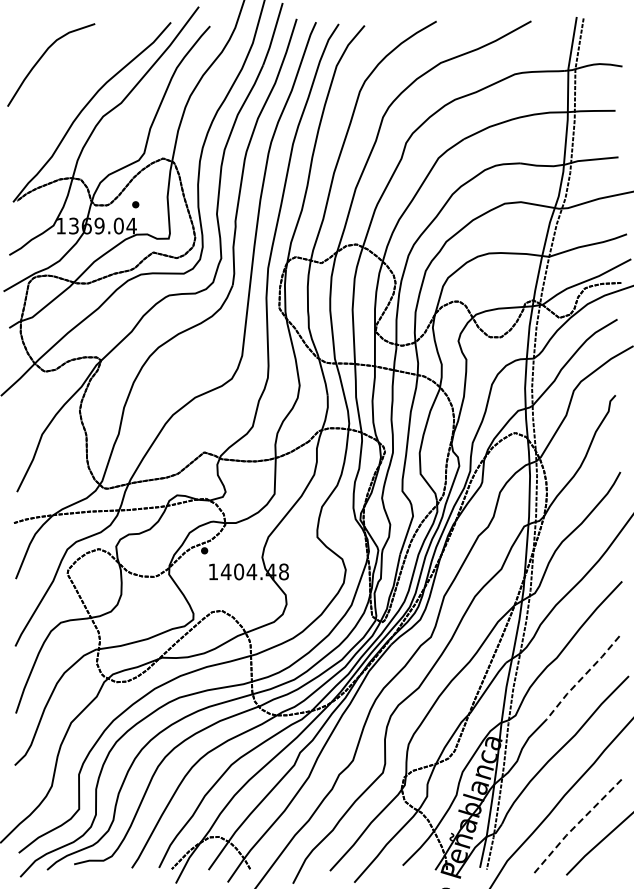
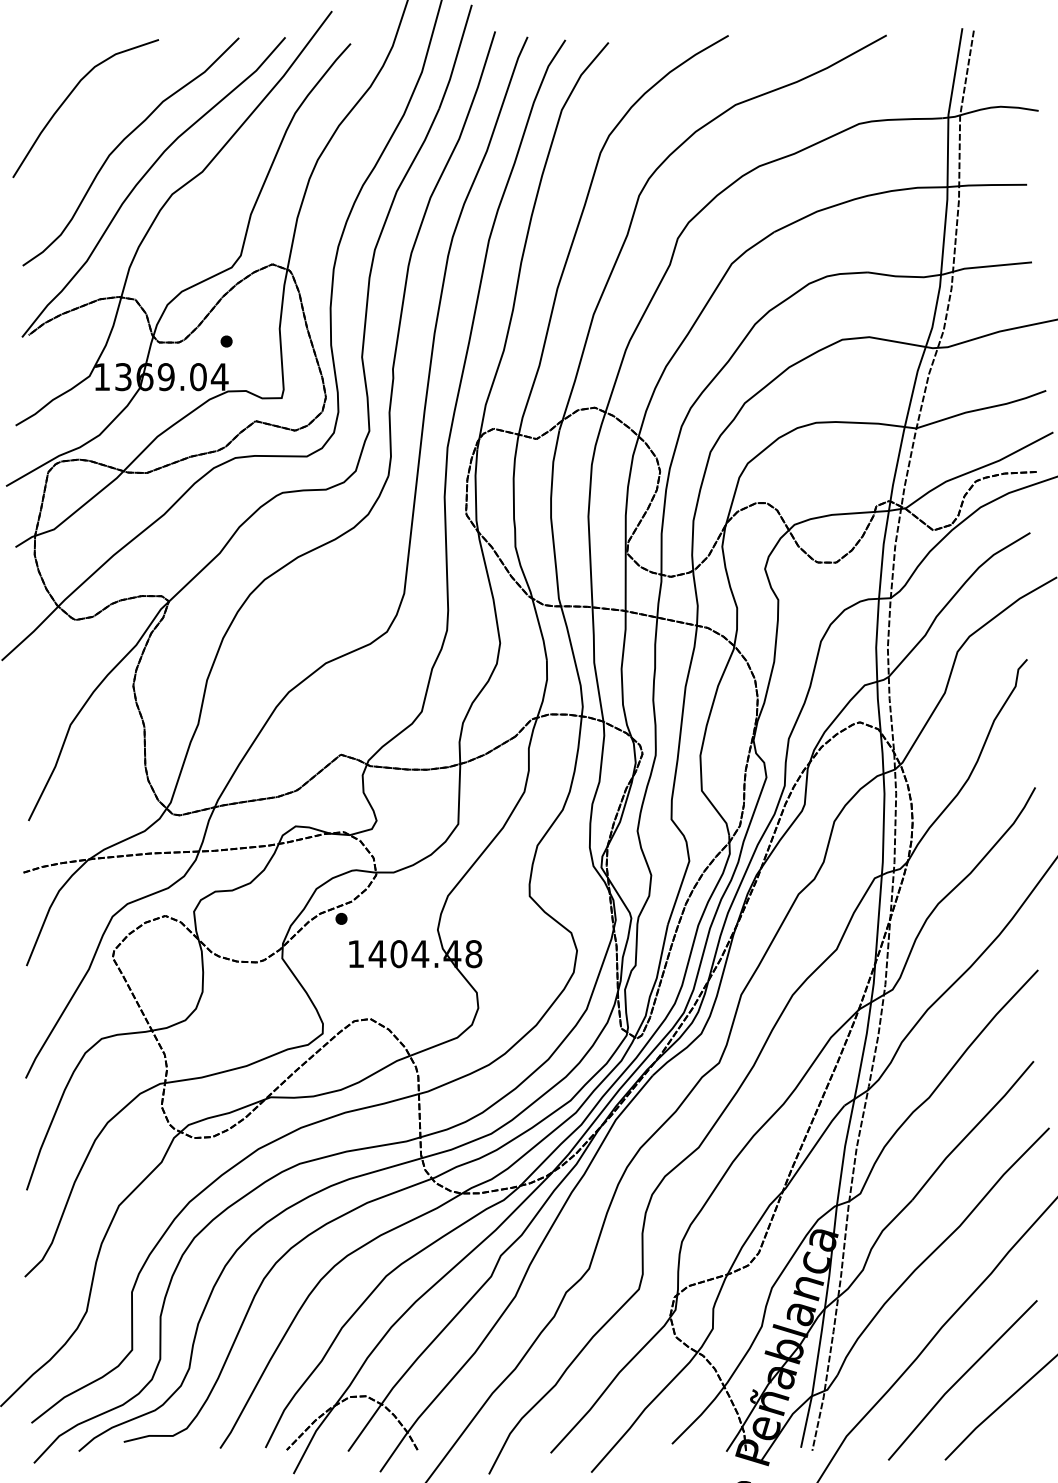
curve: (72, 87) -> (121, 145), added
line: (582, 677) -> (971, 1130), dashed -> solid
line: (574, 827) -> (958, 1380), dashed -> solid

